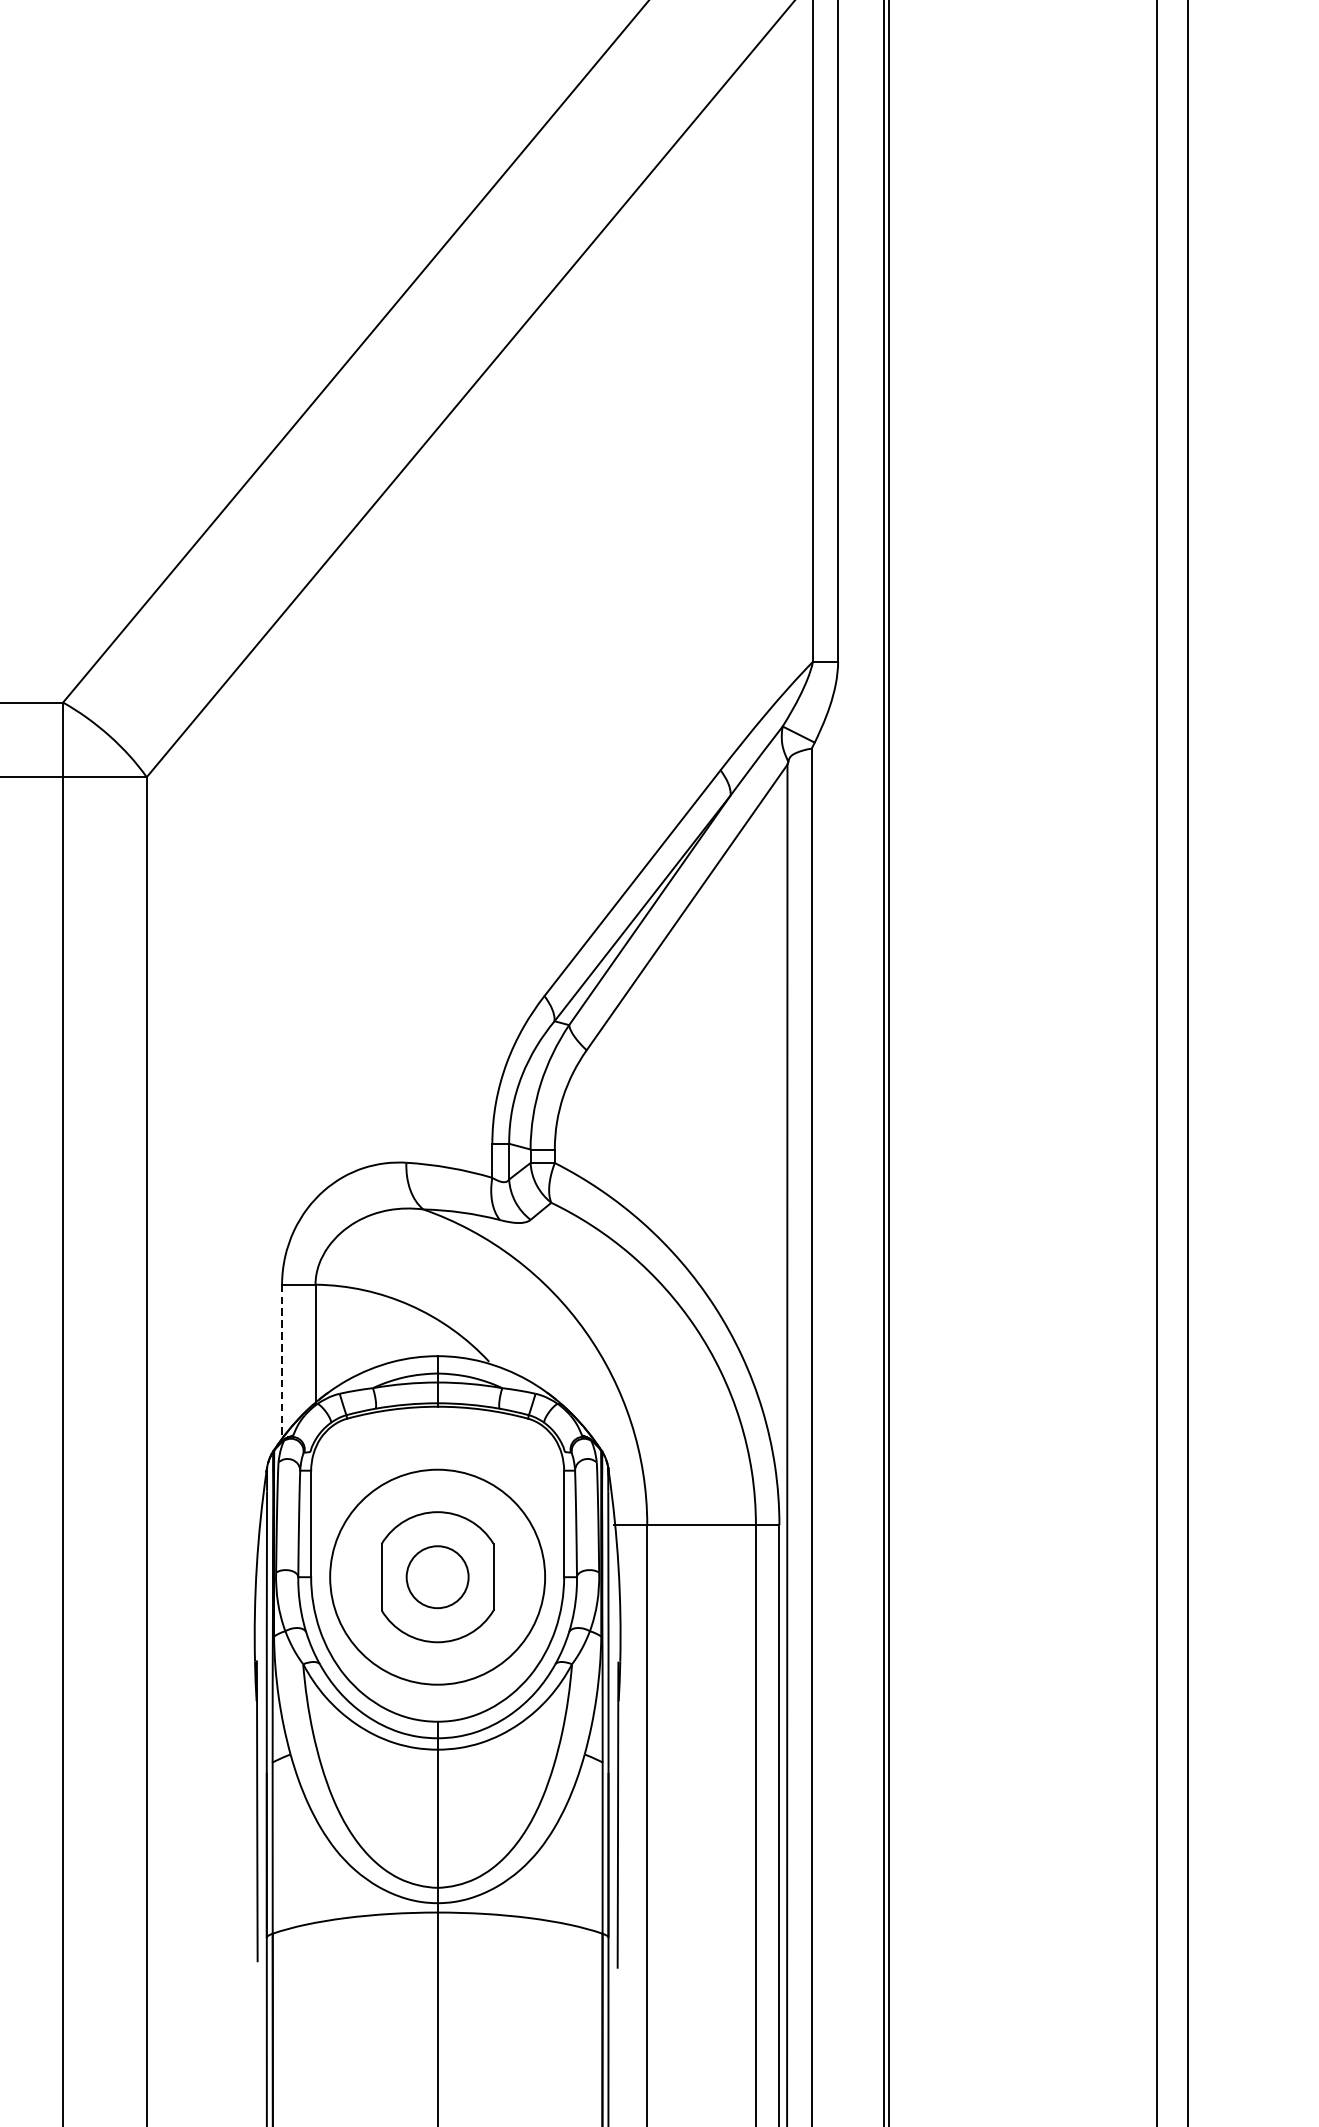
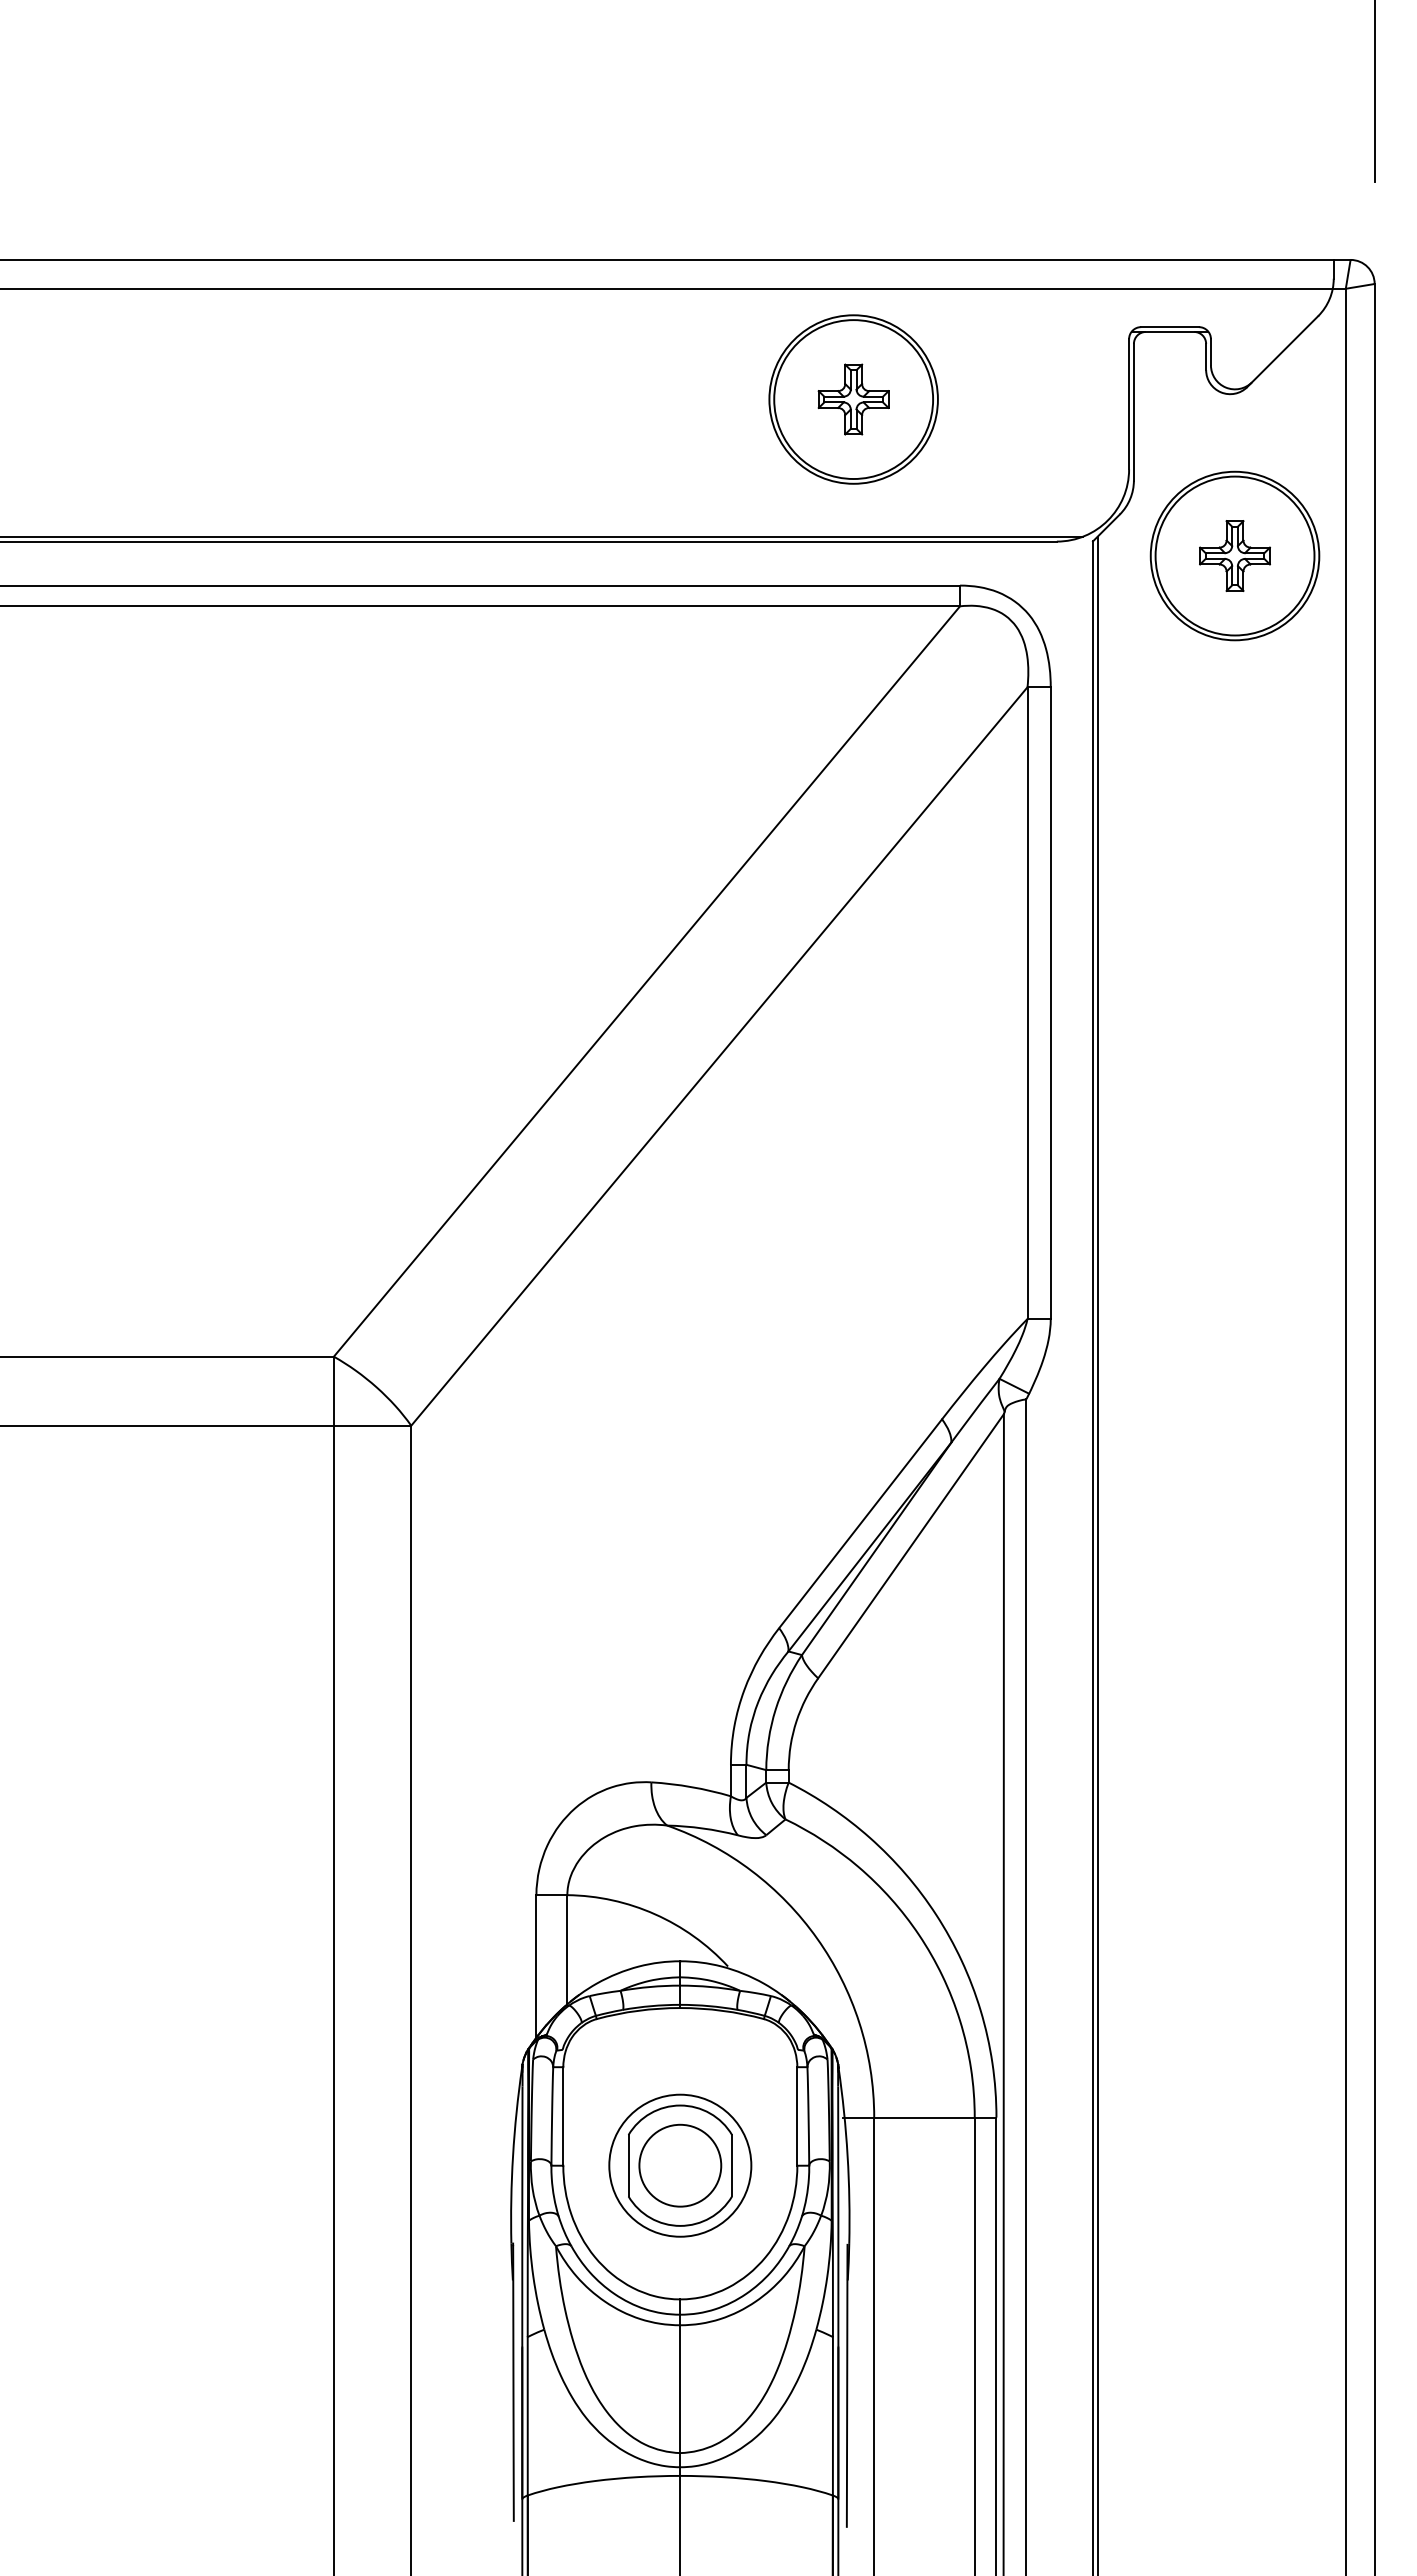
line: (282, 1361) -> (536, 1966), dashed -> solid
circle: (437, 1576) -> (680, 2165), size x0.71
circle: (437, 1576) -> (680, 2165), size x1.43

